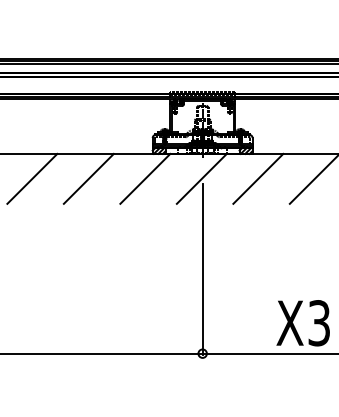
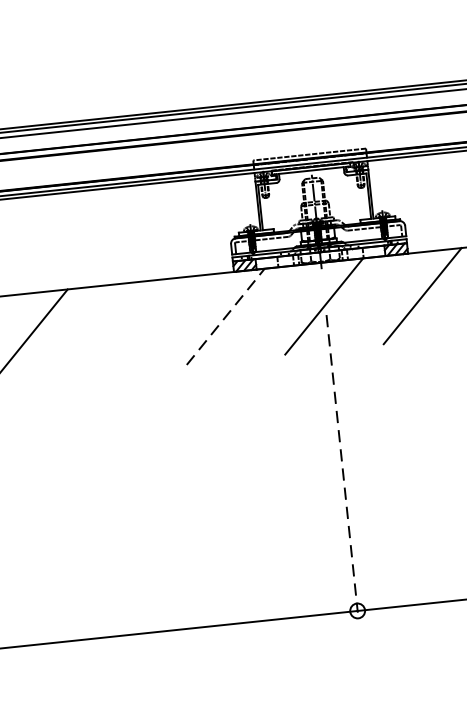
line: (88, 178) -> (126, 326), removed
line: (145, 178) -> (225, 316), solid -> dashed
line: (202, 269) -> (341, 464), solid -> dashed

